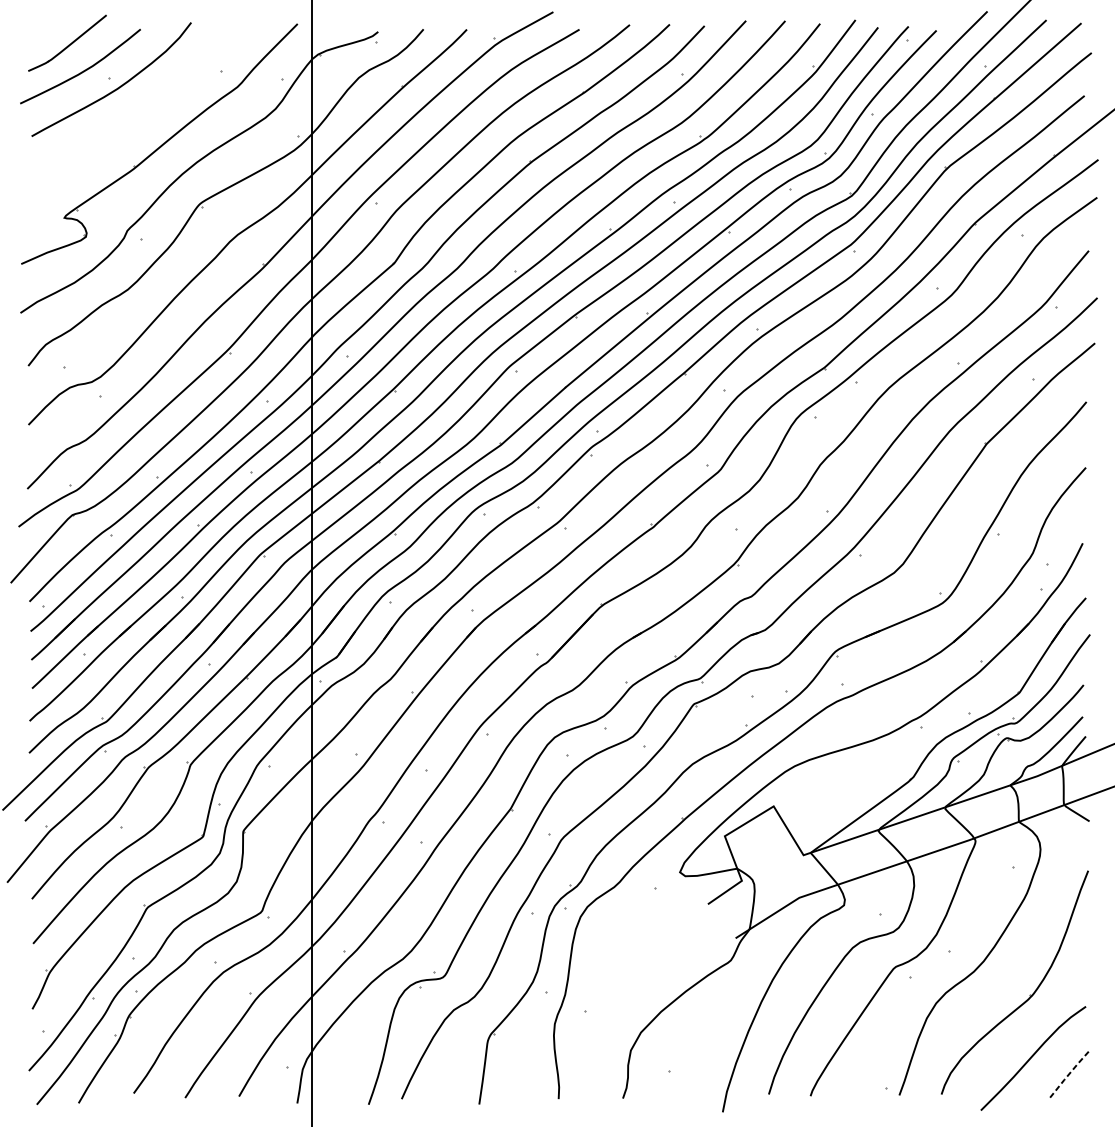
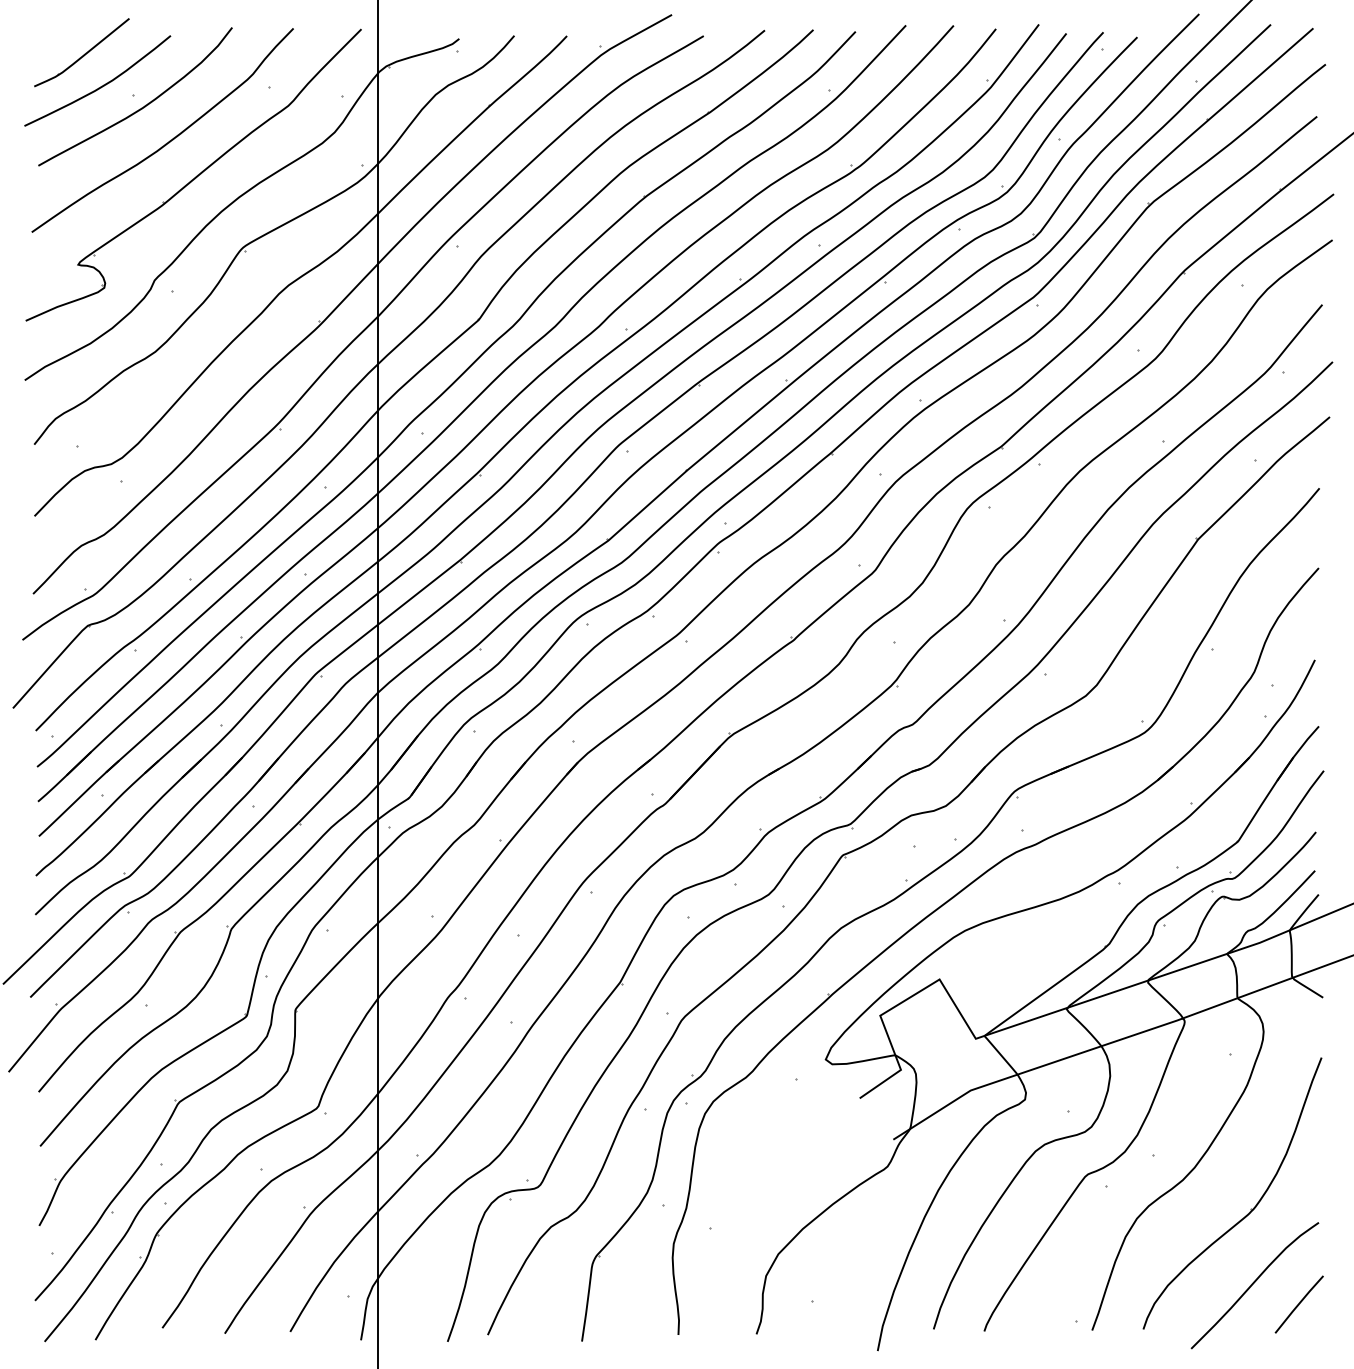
curve: (139, 115) -> (169, 140), added
line: (1070, 1073) -> (1299, 1303), dashed -> solid

